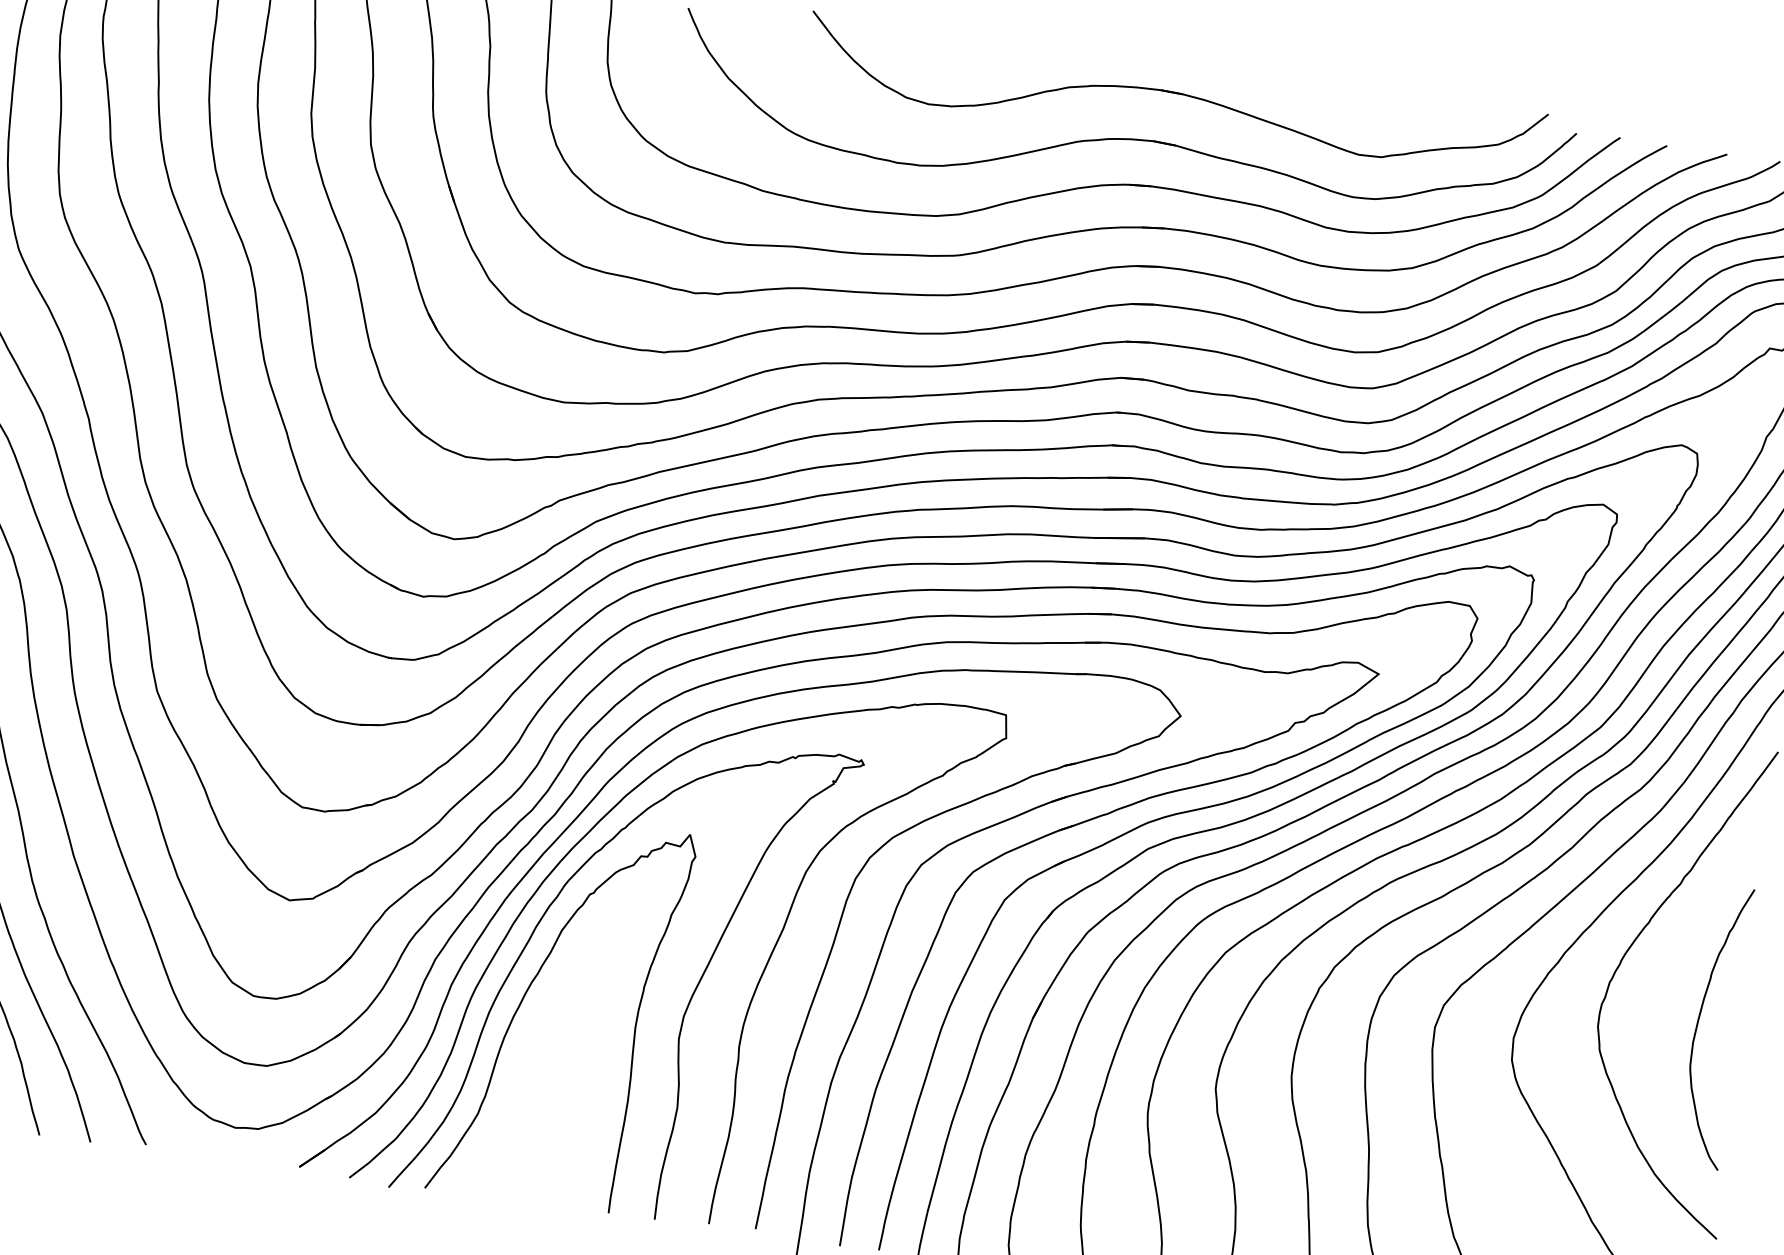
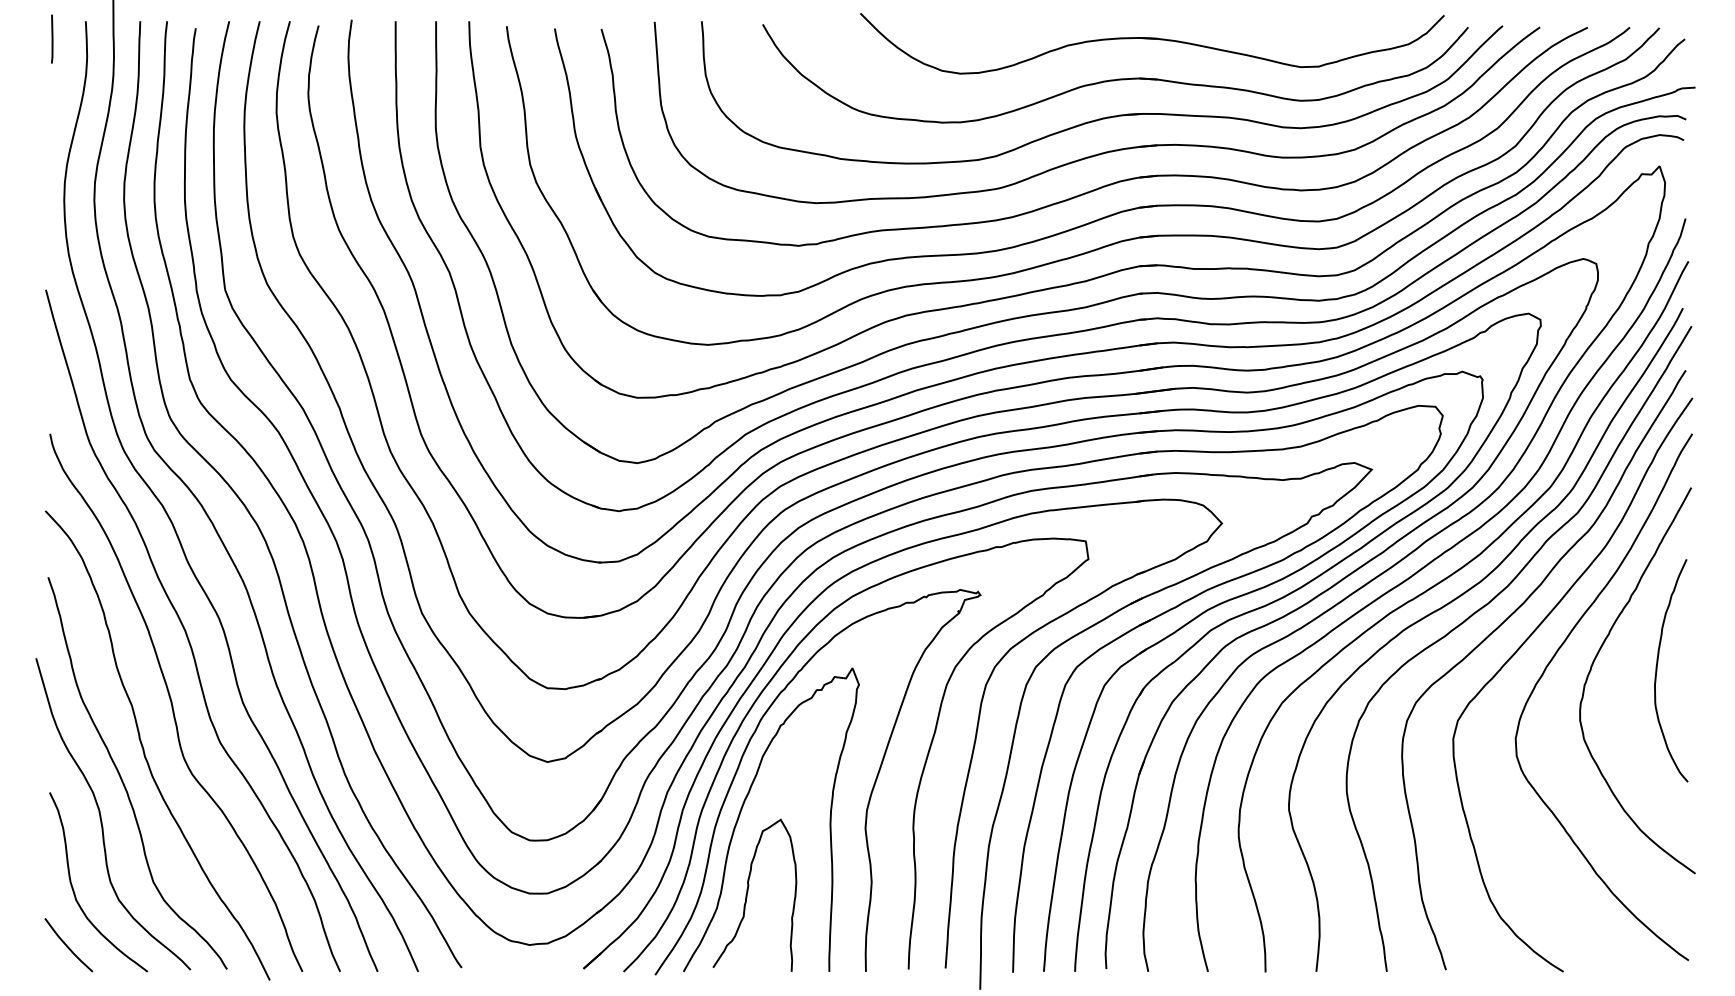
curve: (1698, 1024) -> (1657, 670), moved
curve: (520, 1099) -> (748, 892), added

